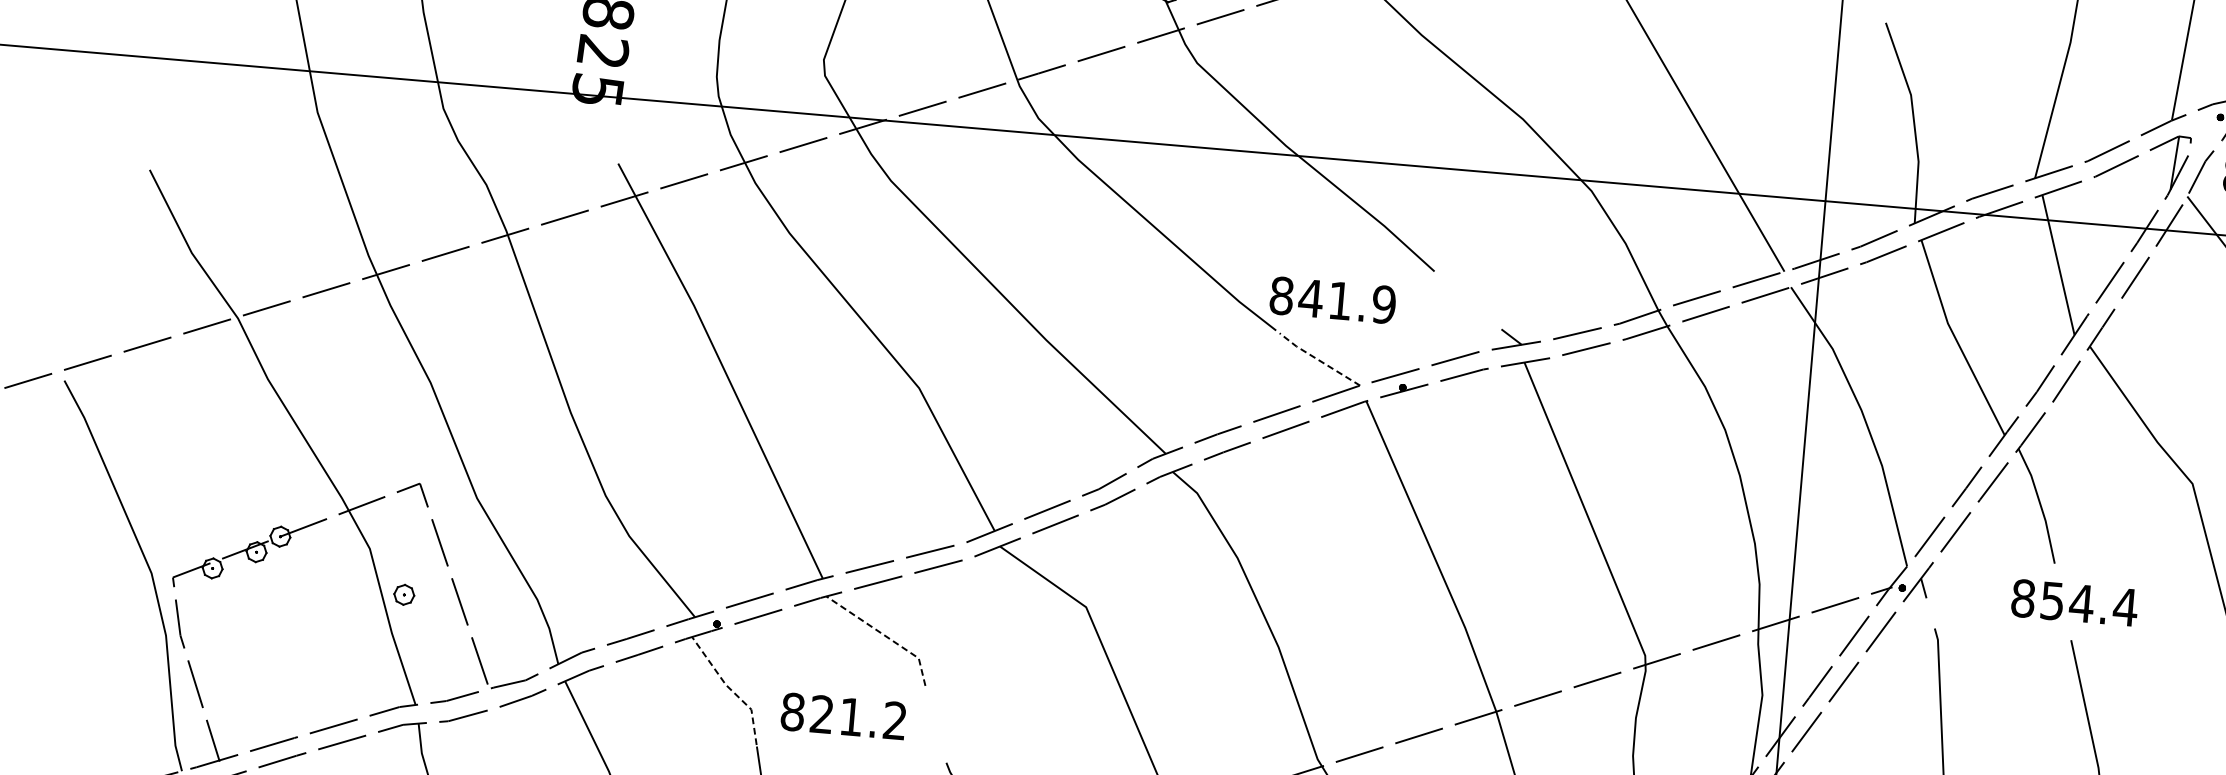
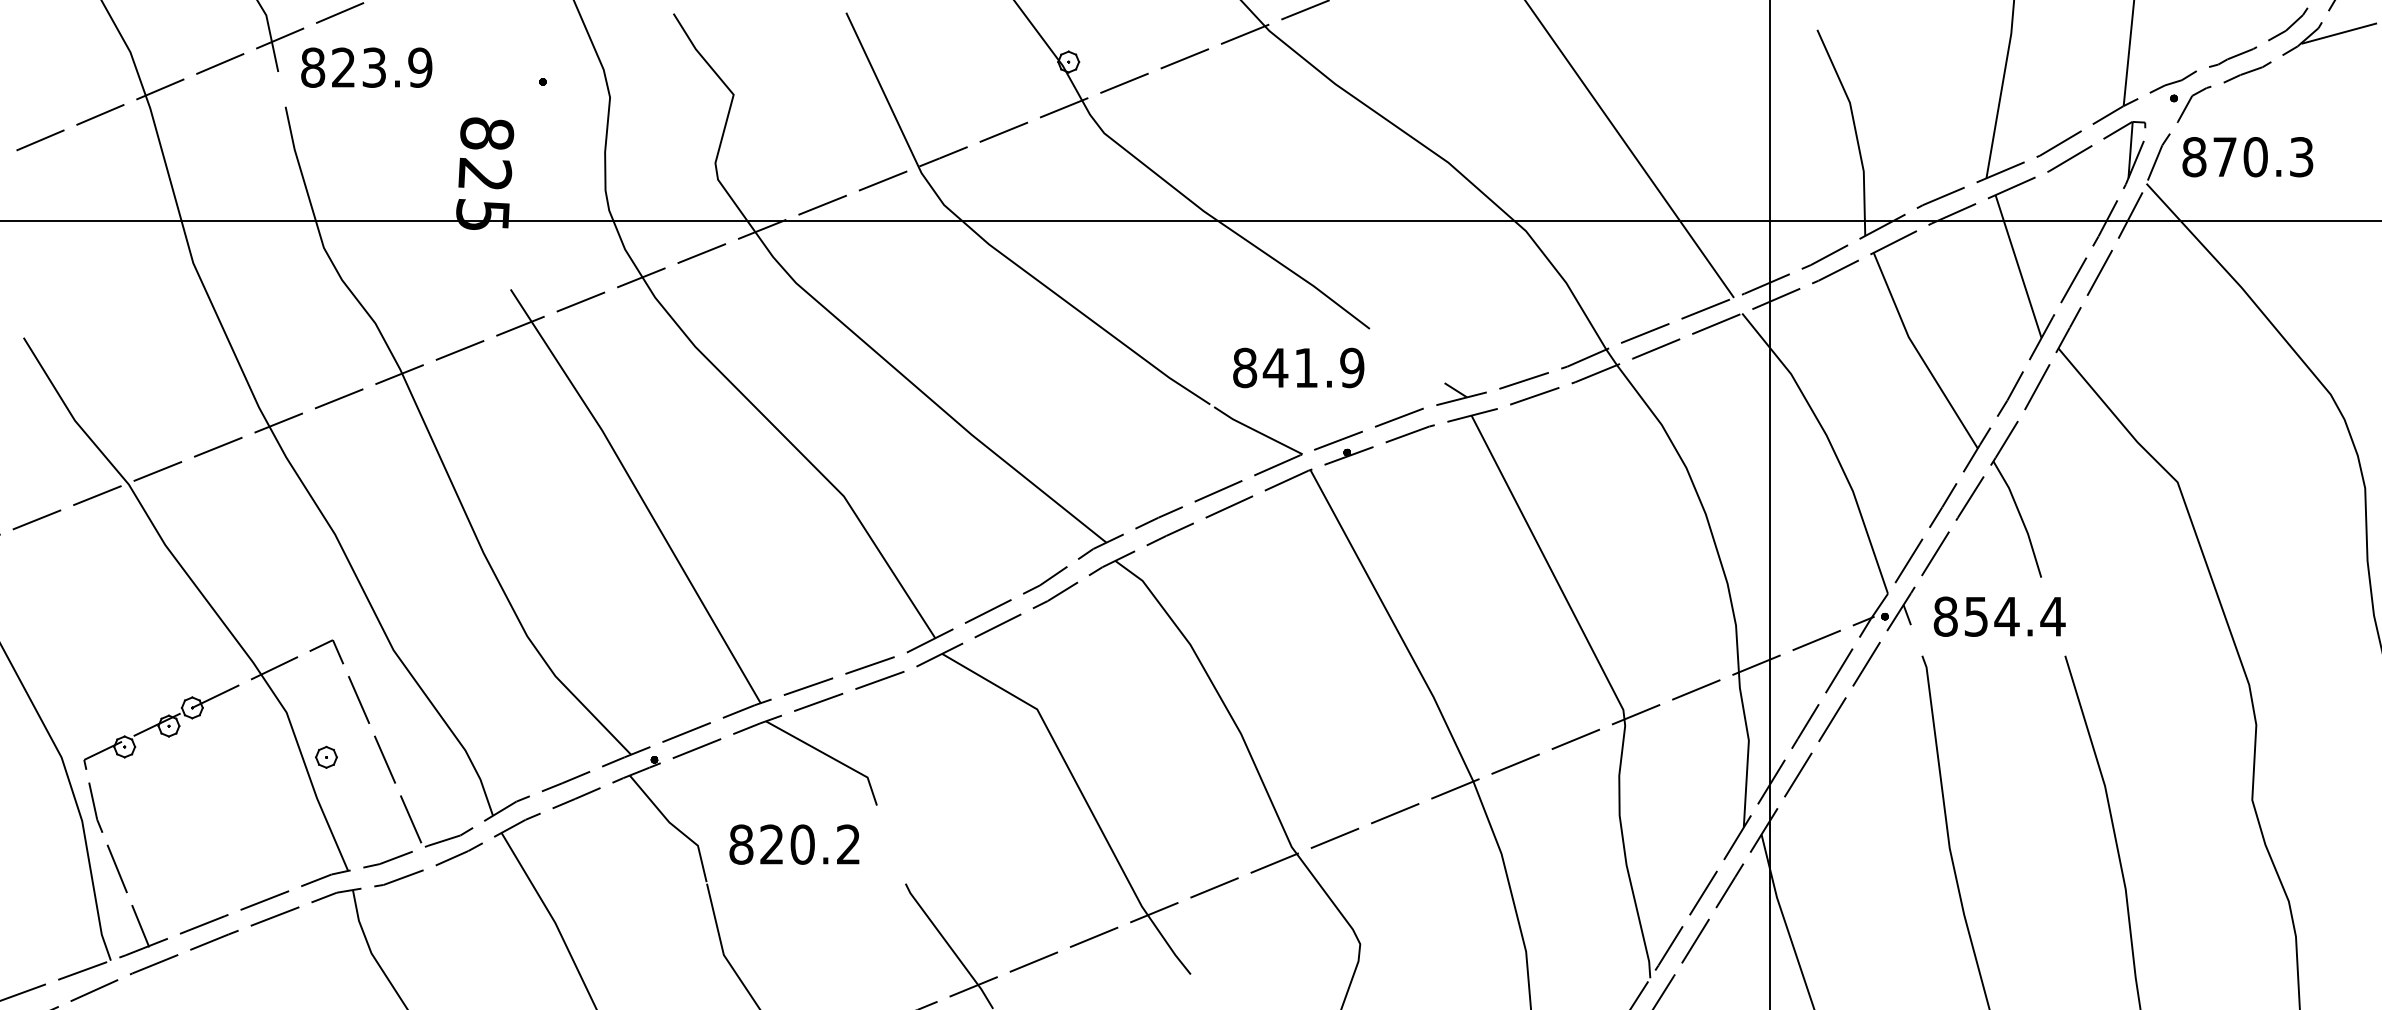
text: (1332, 299) -> (1298, 367), moved
line: (1318, 360) -> (1256, 431), dashed -> solid
text: (2074, 602) -> (1999, 616), moved
line: (885, 635) -> (830, 756), dashed -> solid
line: (729, 689) -> (673, 826), dashed -> solid
text: (851, 716) -> (802, 844), 821.2 -> 820.2

